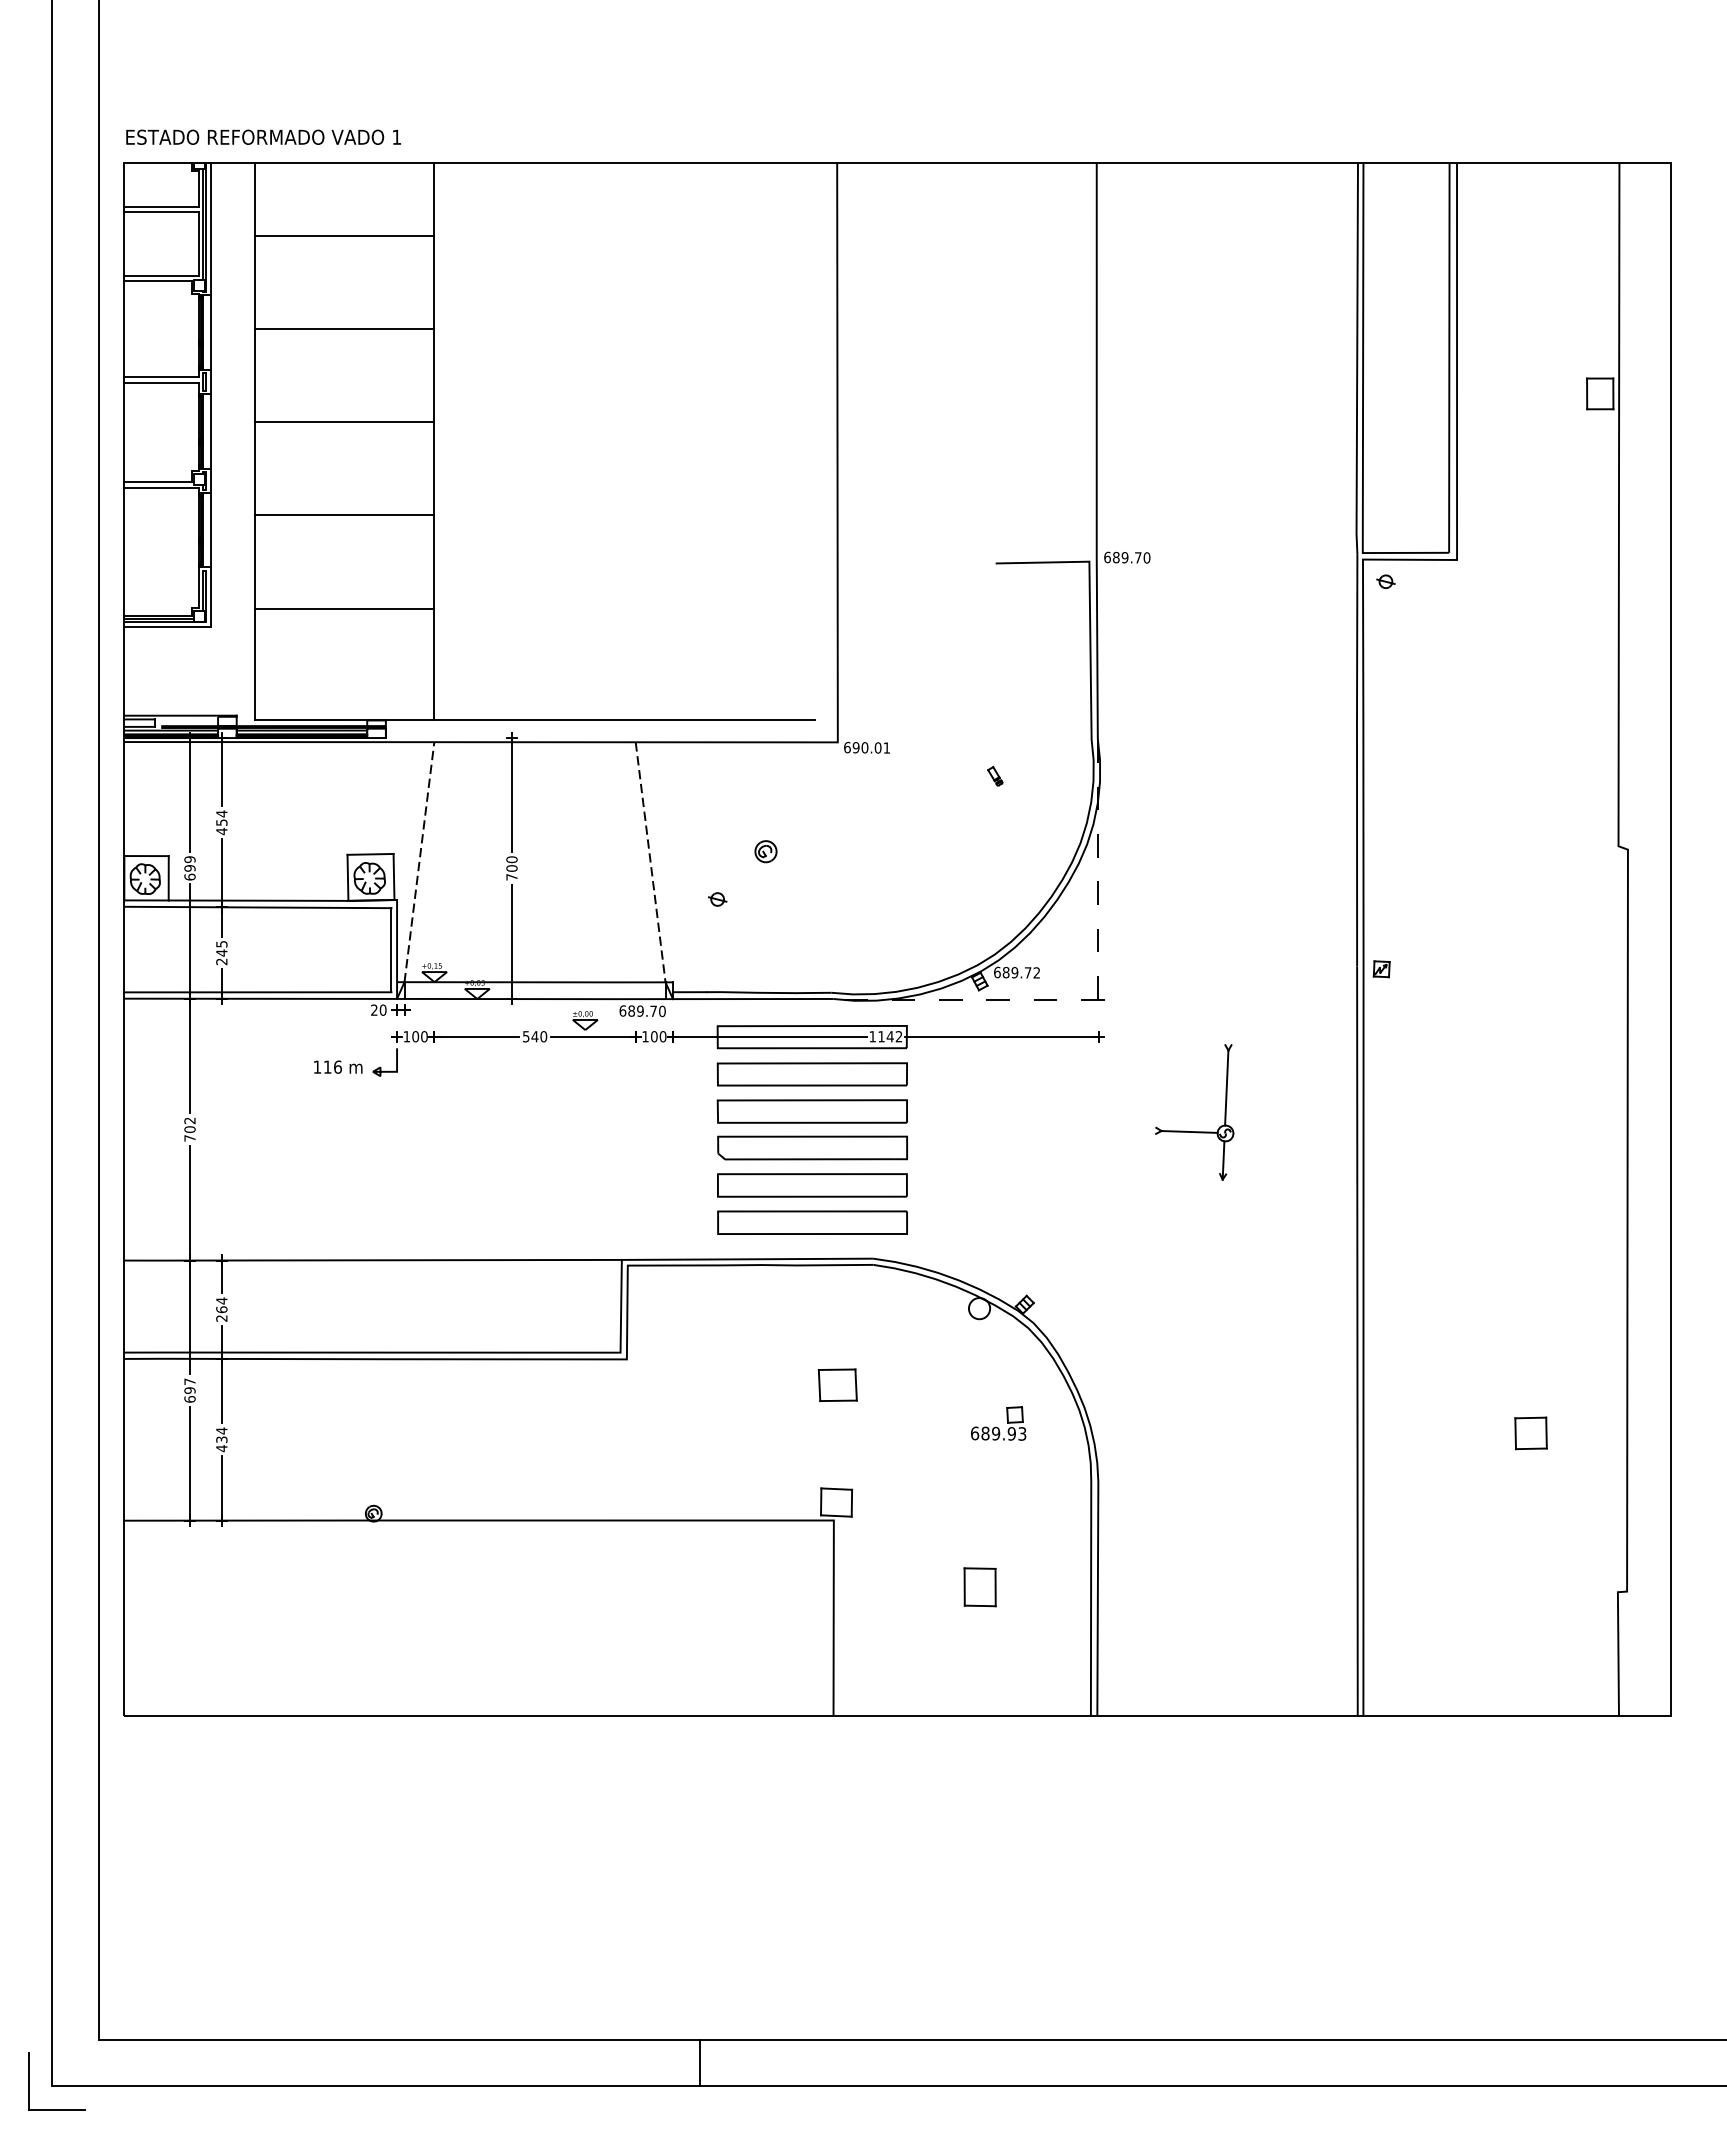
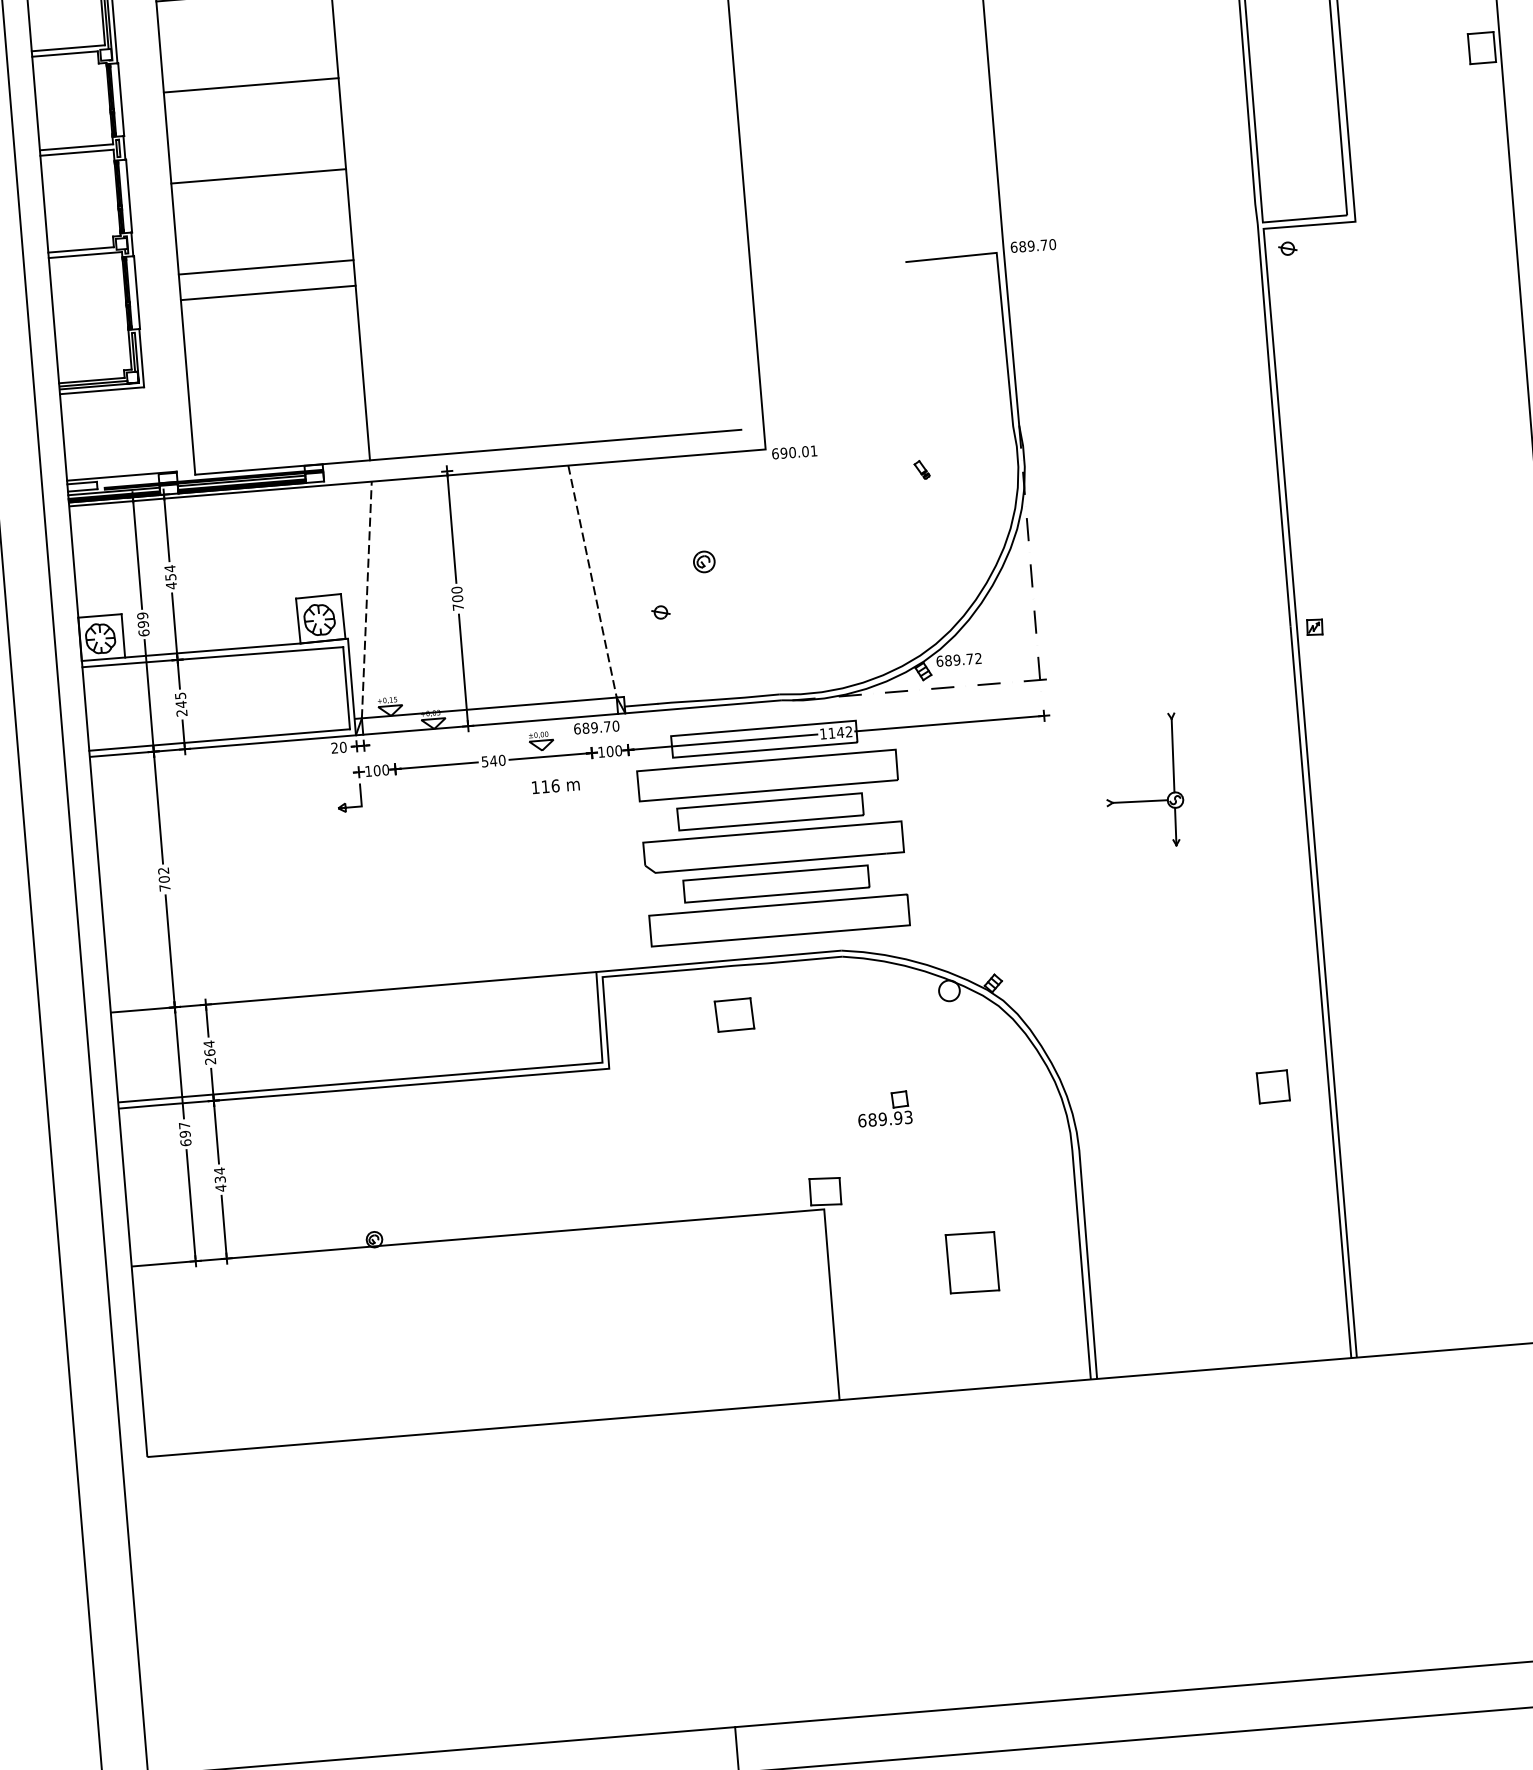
line: (344, 608) -> (267, 292), moved
text: (338, 1066) -> (556, 785), moved
part: (811, 1074) -> (766, 775), size x1.4
part: (812, 1147) -> (773, 846), size x1.4
part: (812, 1222) -> (779, 920), size x1.4
part: (837, 1384) -> (734, 1014), moved
part: (998, 1423) -> (884, 1109), moved
part: (1530, 1433) -> (1272, 1087), moved
part: (979, 1587) -> (971, 1263), size x1.6

